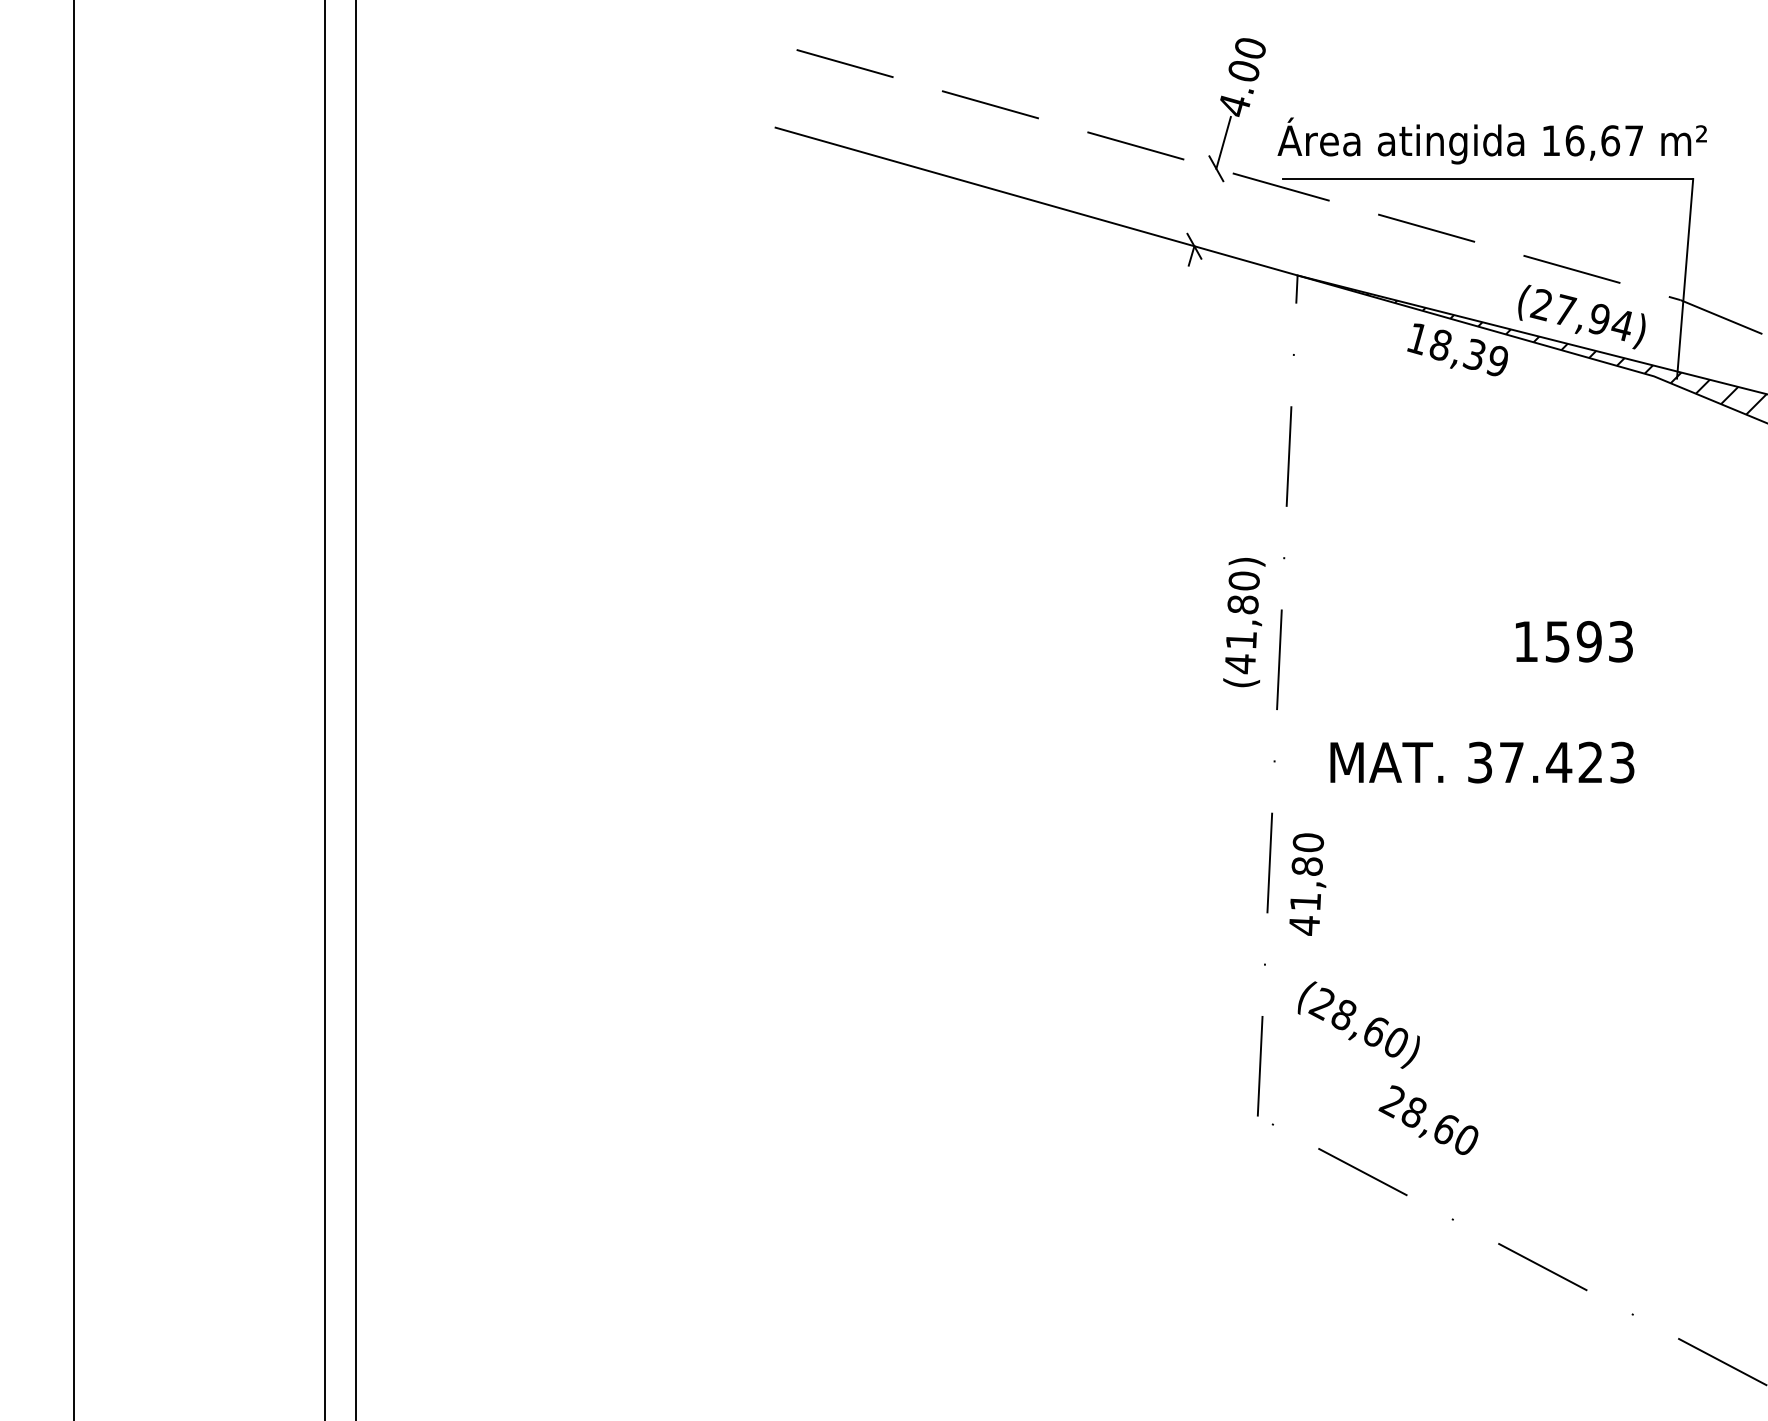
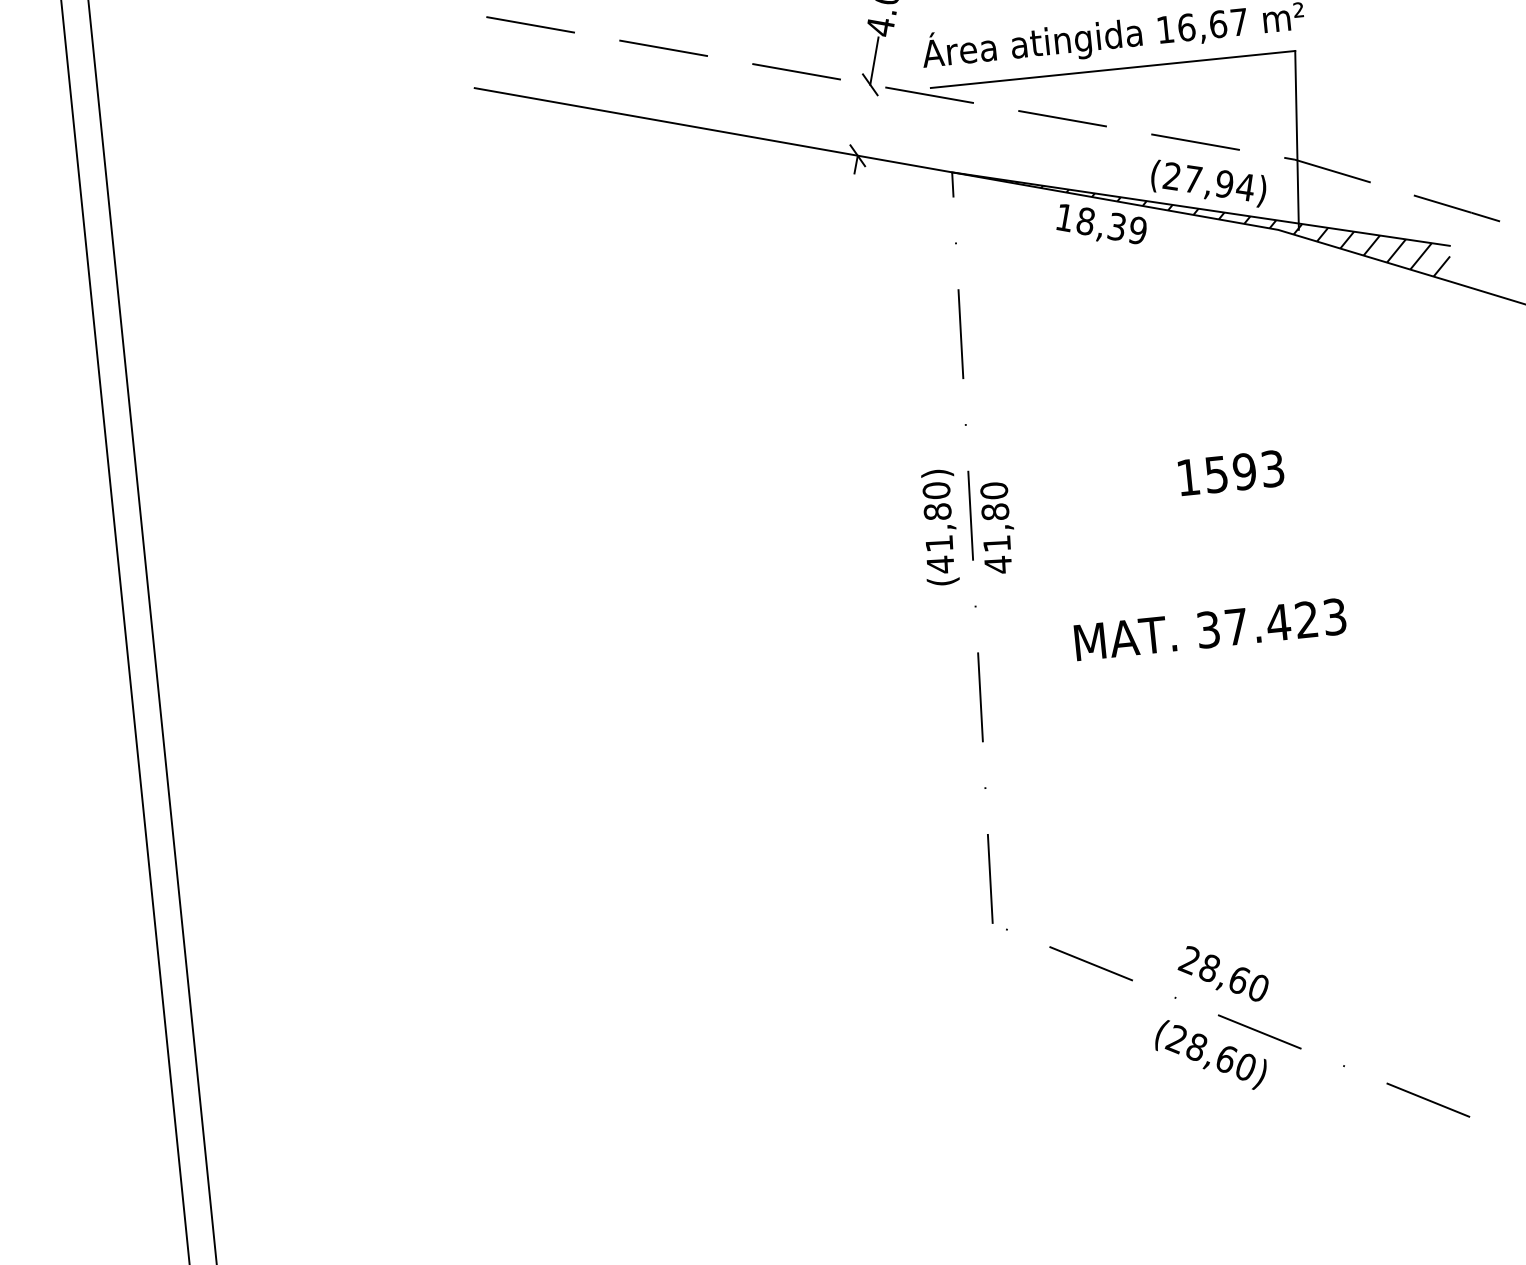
text: (1244, 622) -> (940, 527), moved
text: (1482, 762) -> (1210, 629), moved
text: (1307, 884) -> (997, 528), moved
text: (1358, 1024) -> (1210, 1054), moved
text: (1428, 1119) -> (1222, 973), moved

